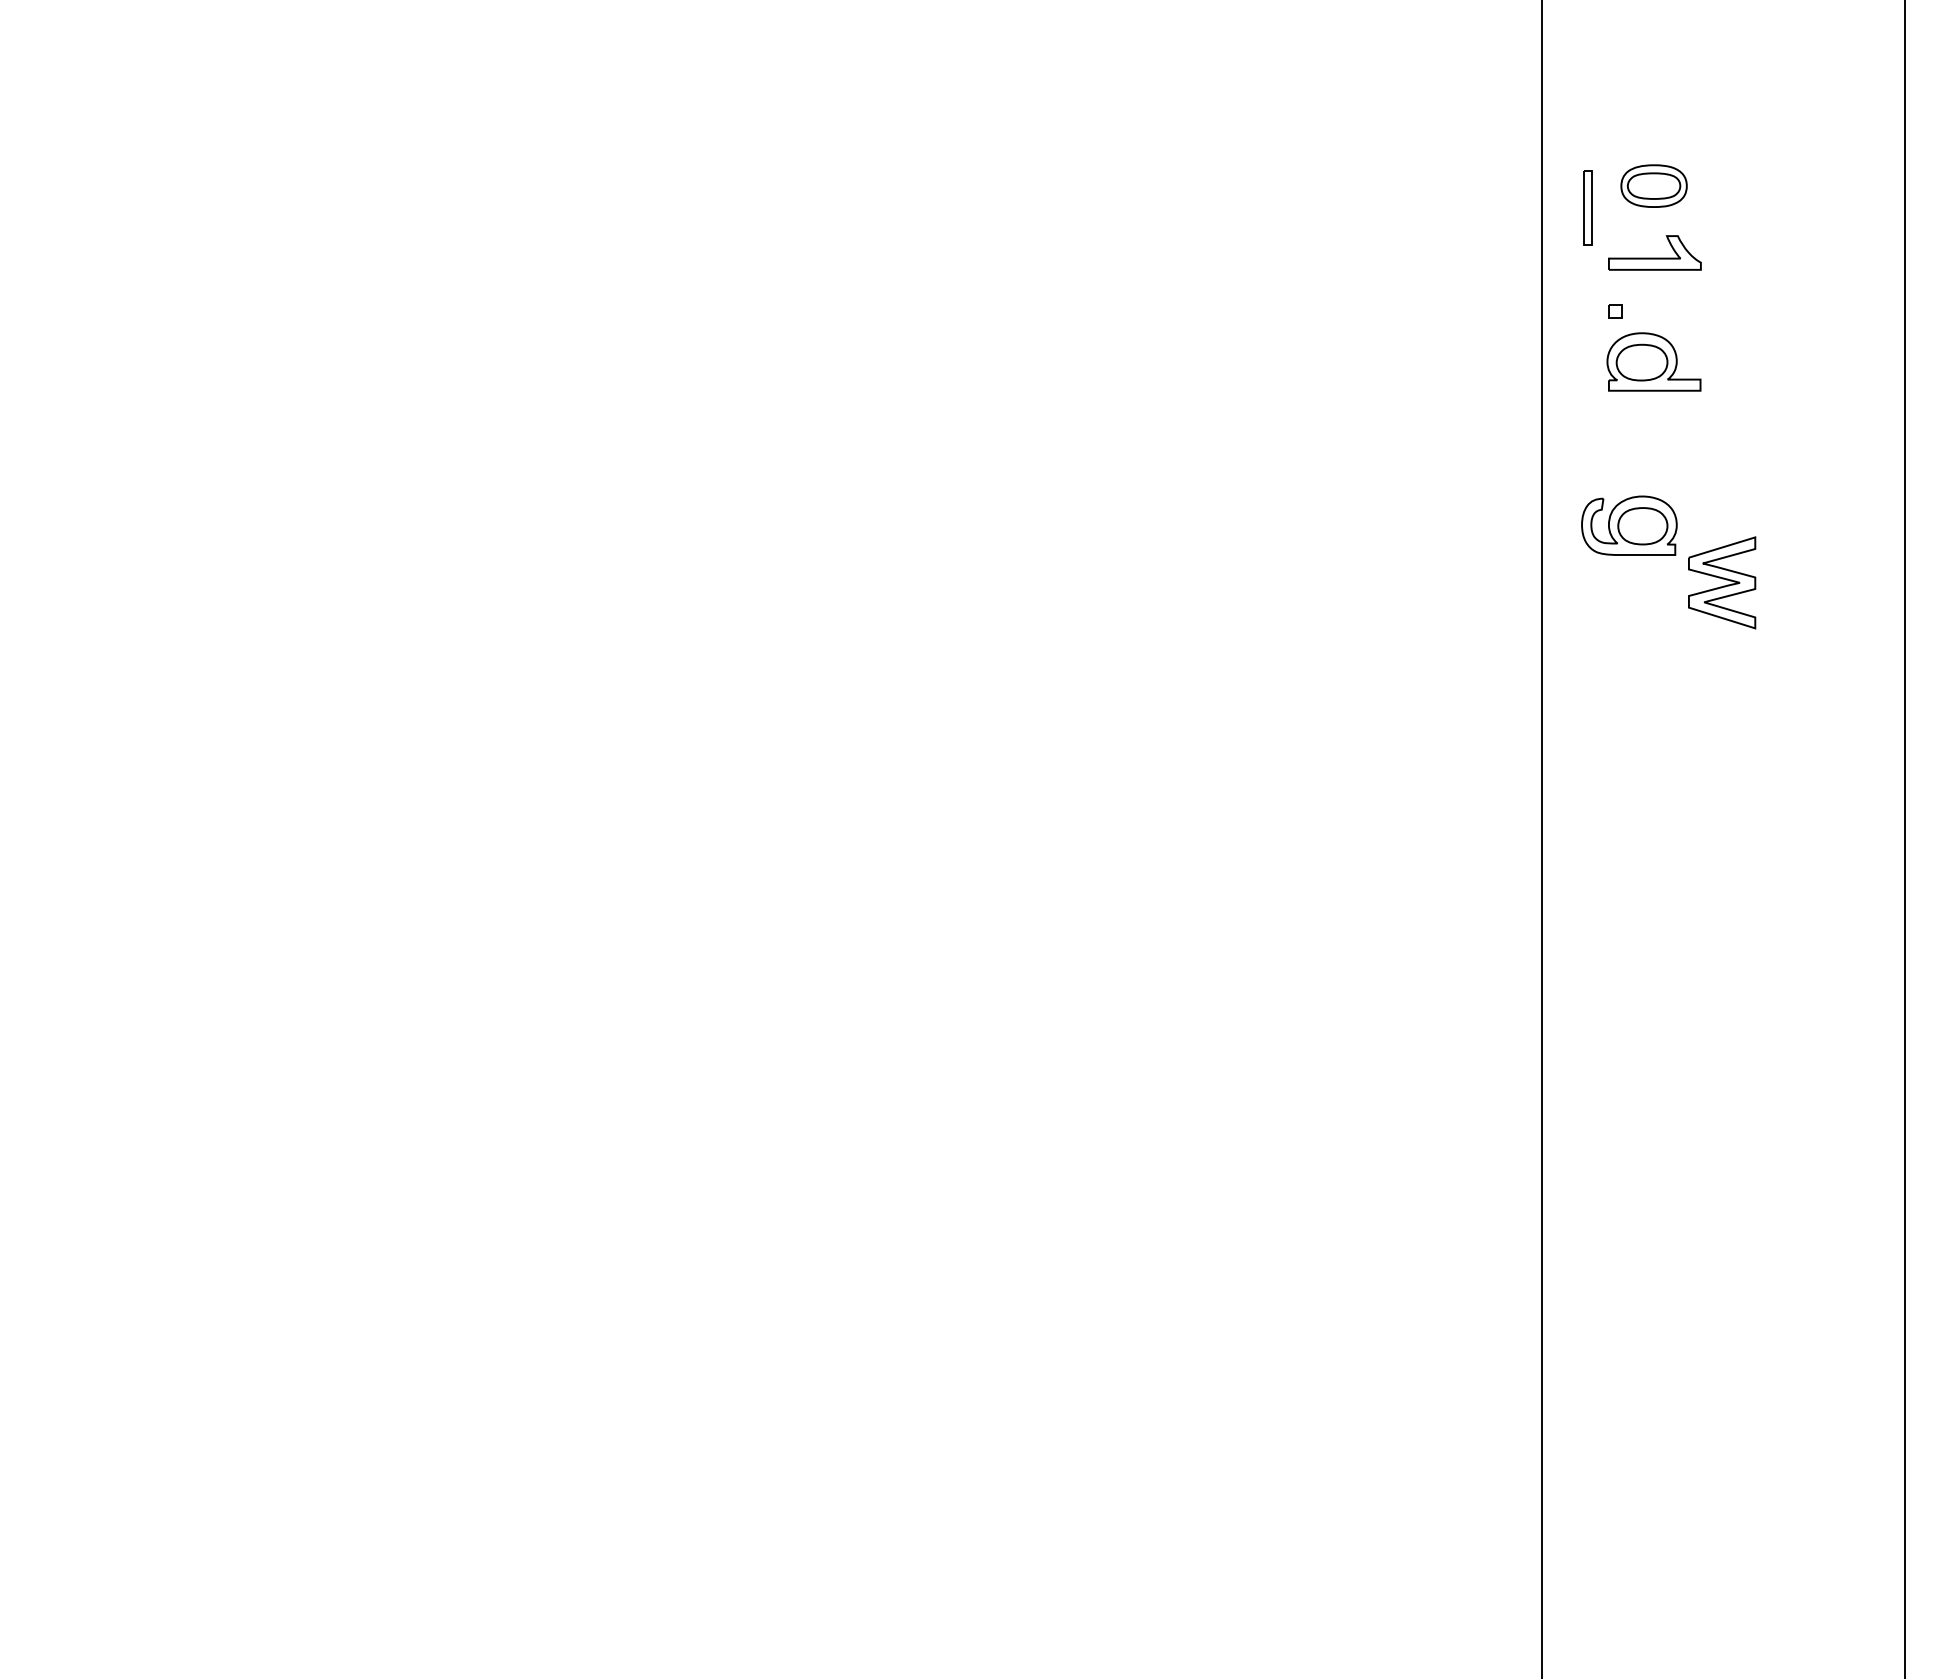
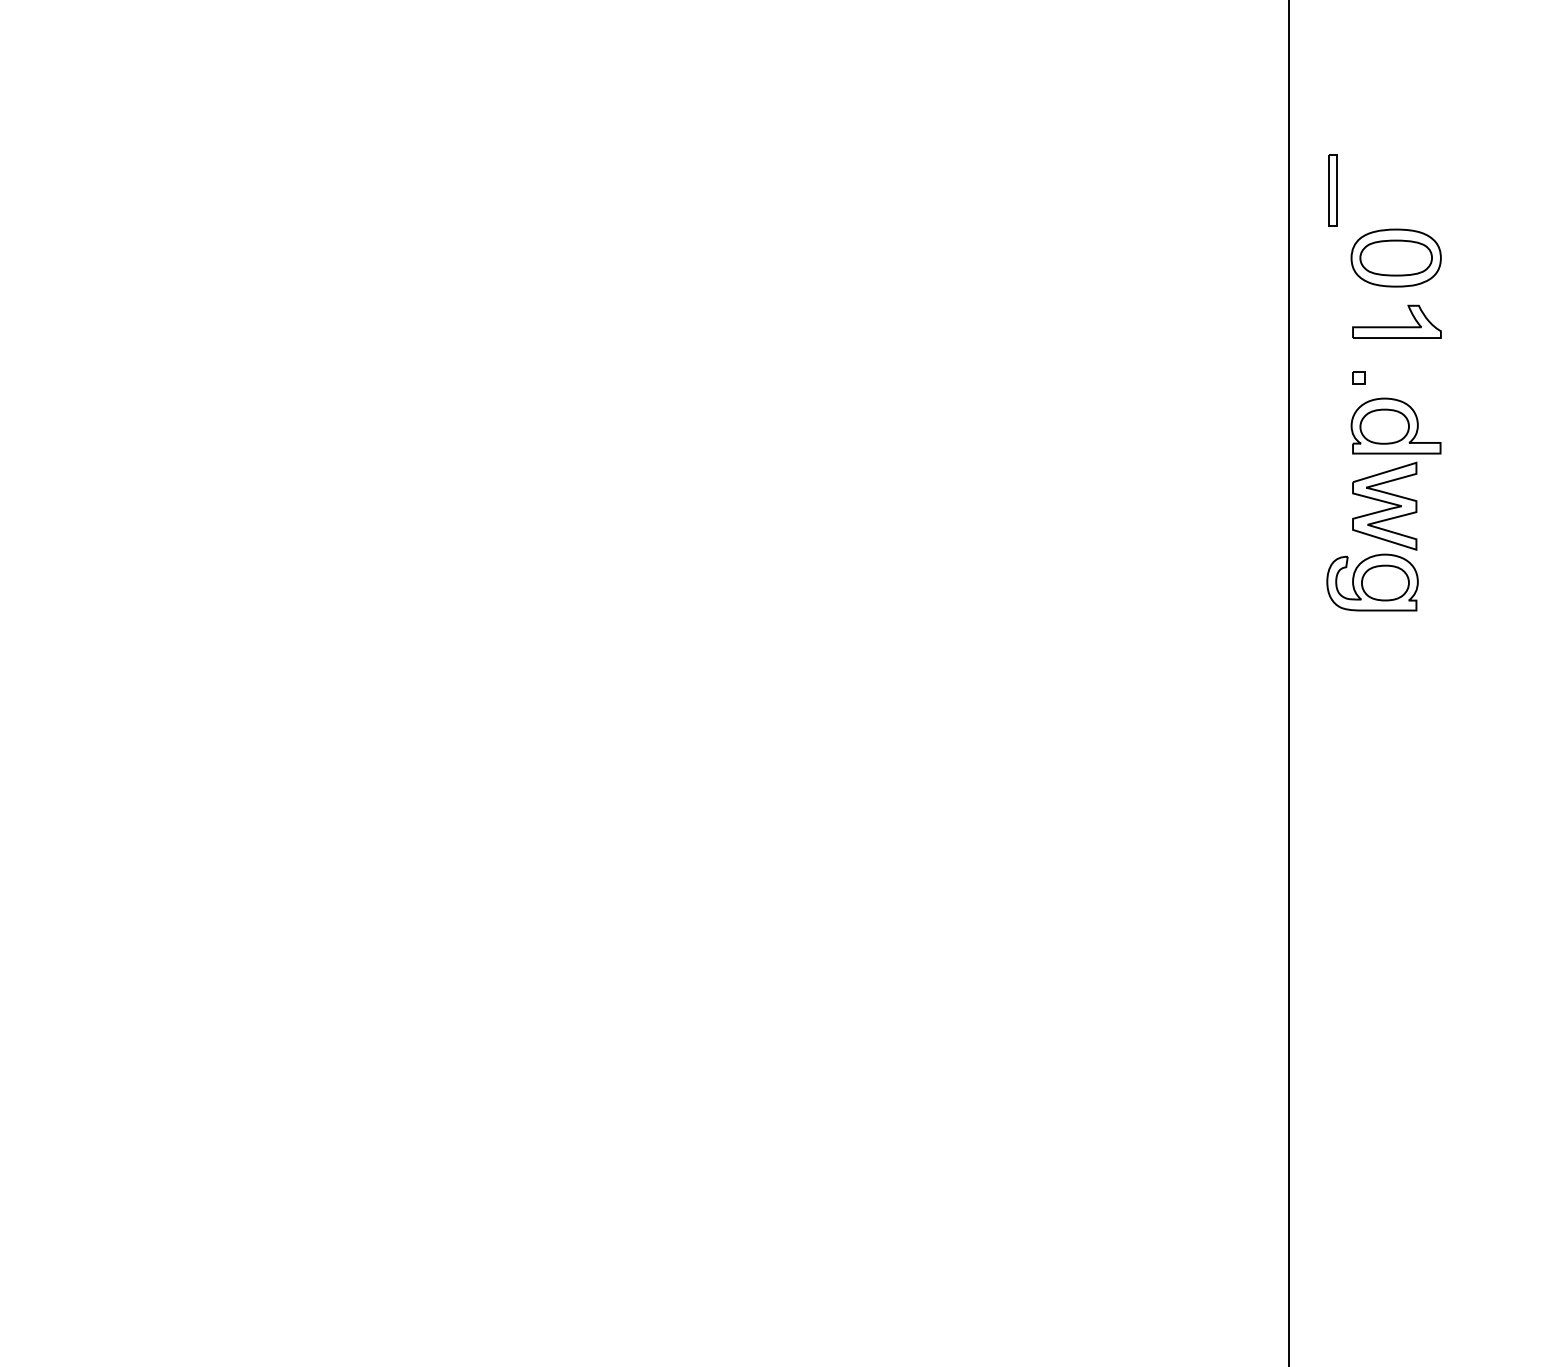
part: (1653, 185) -> (1395, 257), size x1.43
part: (1587, 207) -> (1332, 189), moved
part: (1722, 582) -> (1385, 505), moved

